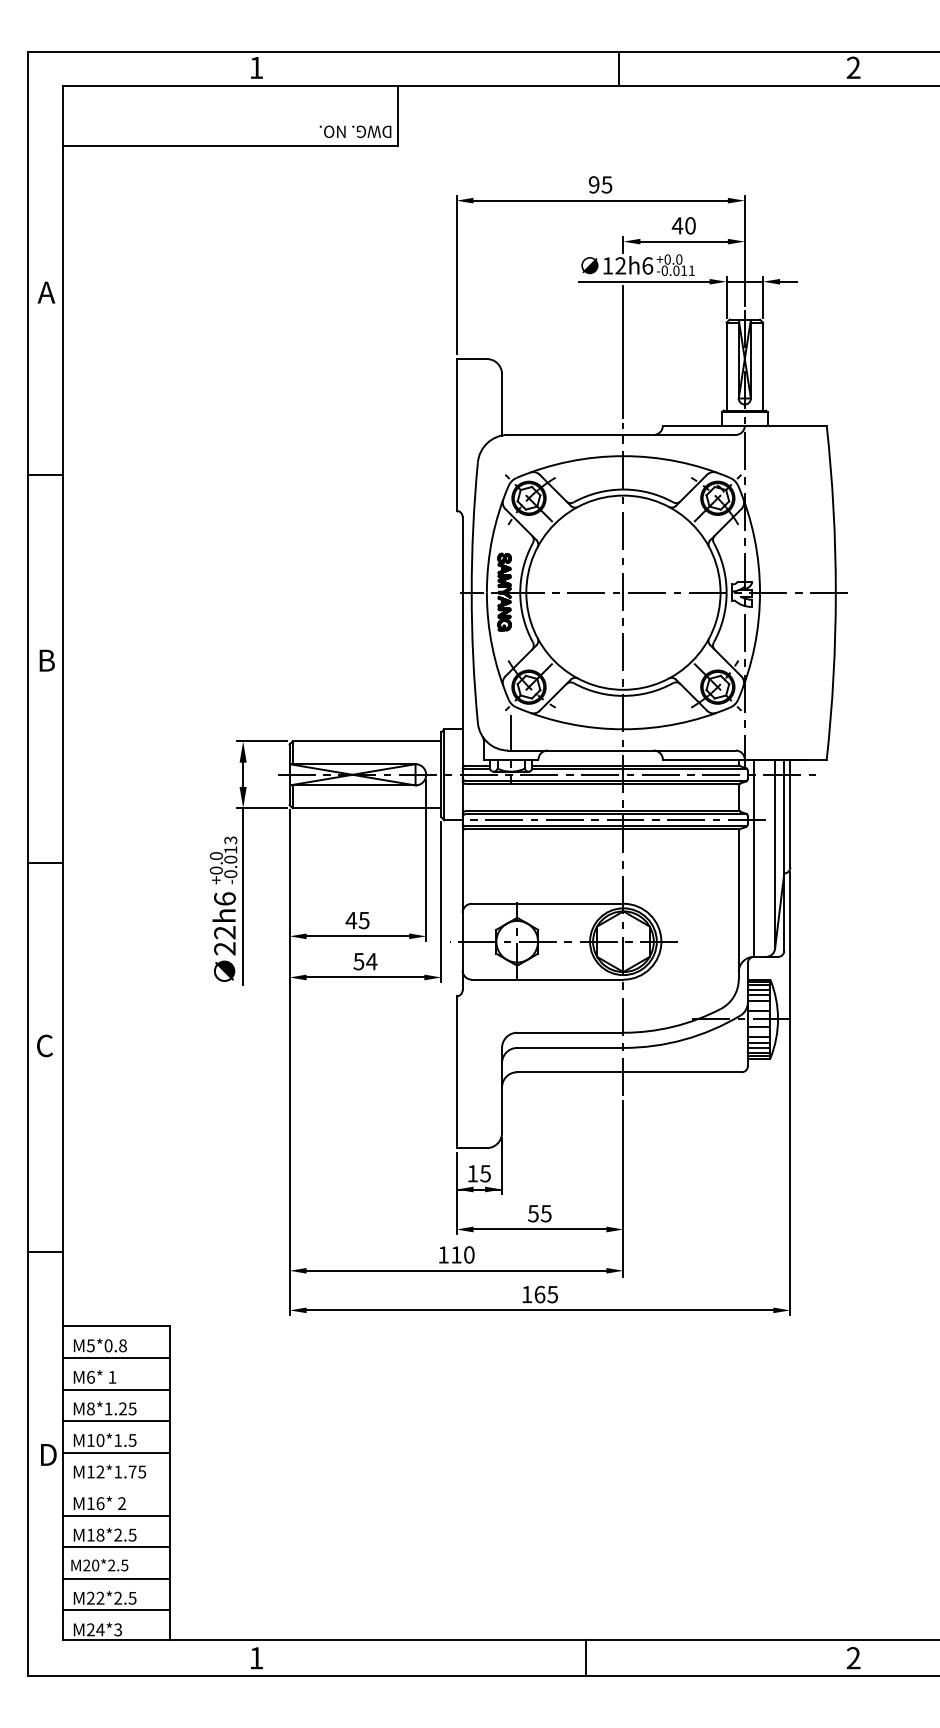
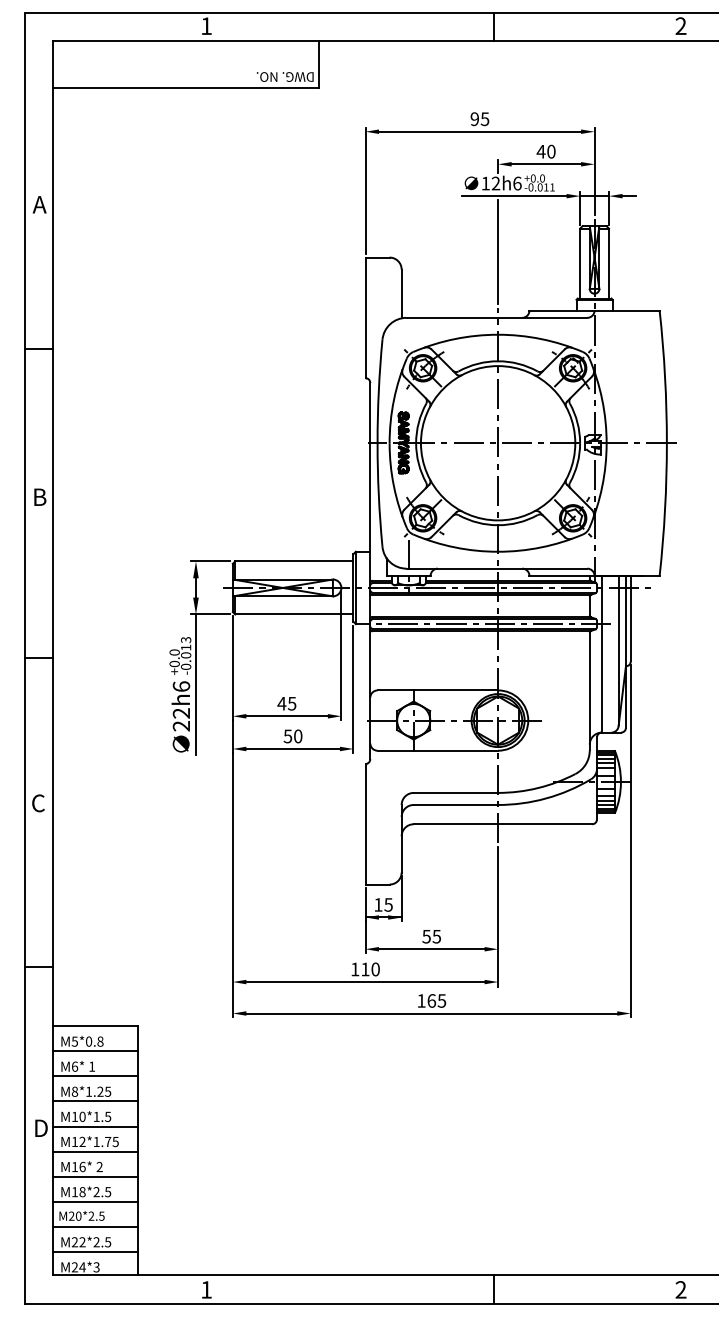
text: (371, 961) -> (297, 736), 54 -> 50
line: (116, 1484) -> (95, 1151), added
line: (585, 1656) -> (494, 1288), moved

